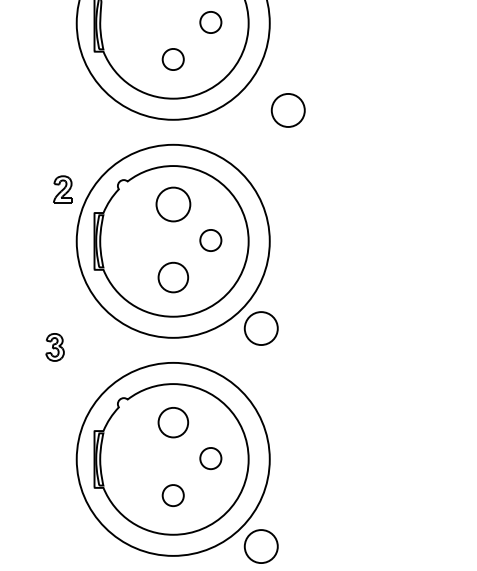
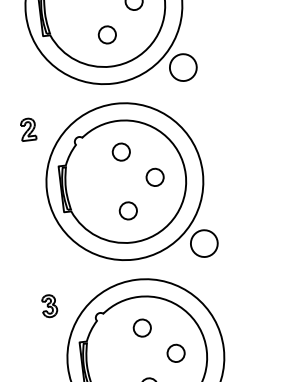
part: (287, 110) -> (182, 67), moved
part: (62, 189) -> (28, 129), moved
part: (172, 204) -> (120, 152), size x0.62
part: (172, 277) -> (127, 210), size x0.71
part: (54, 347) -> (49, 306), moved
part: (172, 422) -> (141, 327), size x0.71

